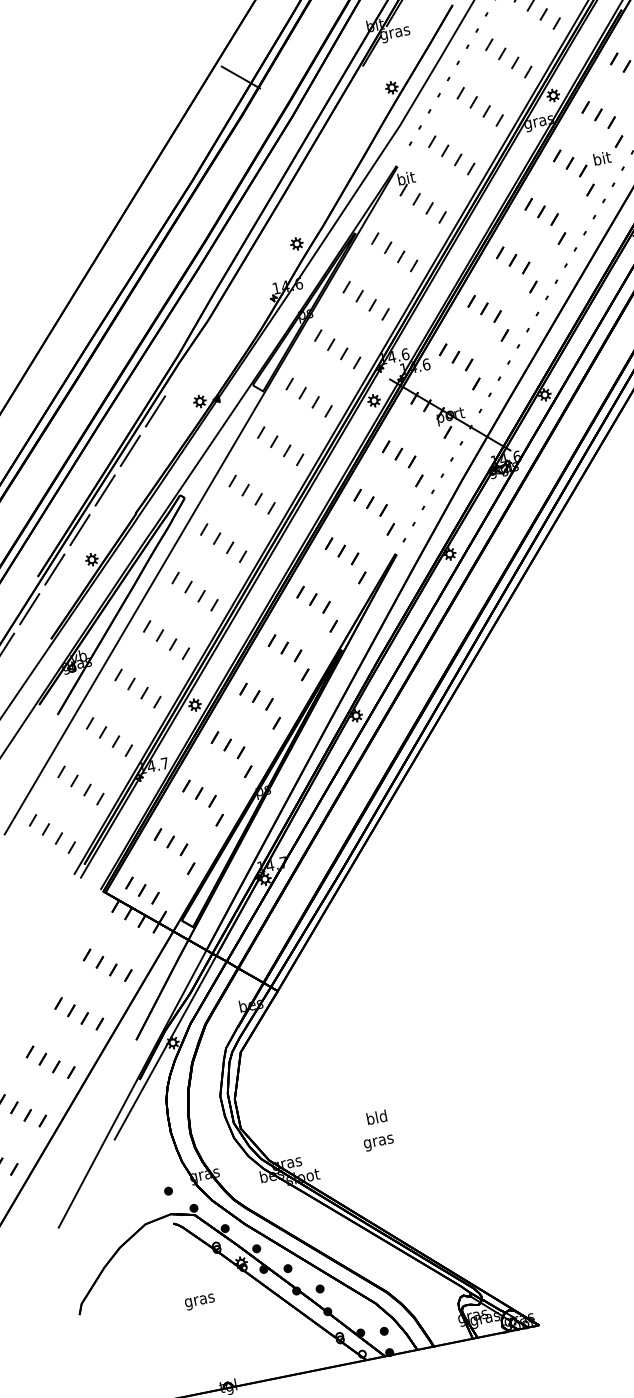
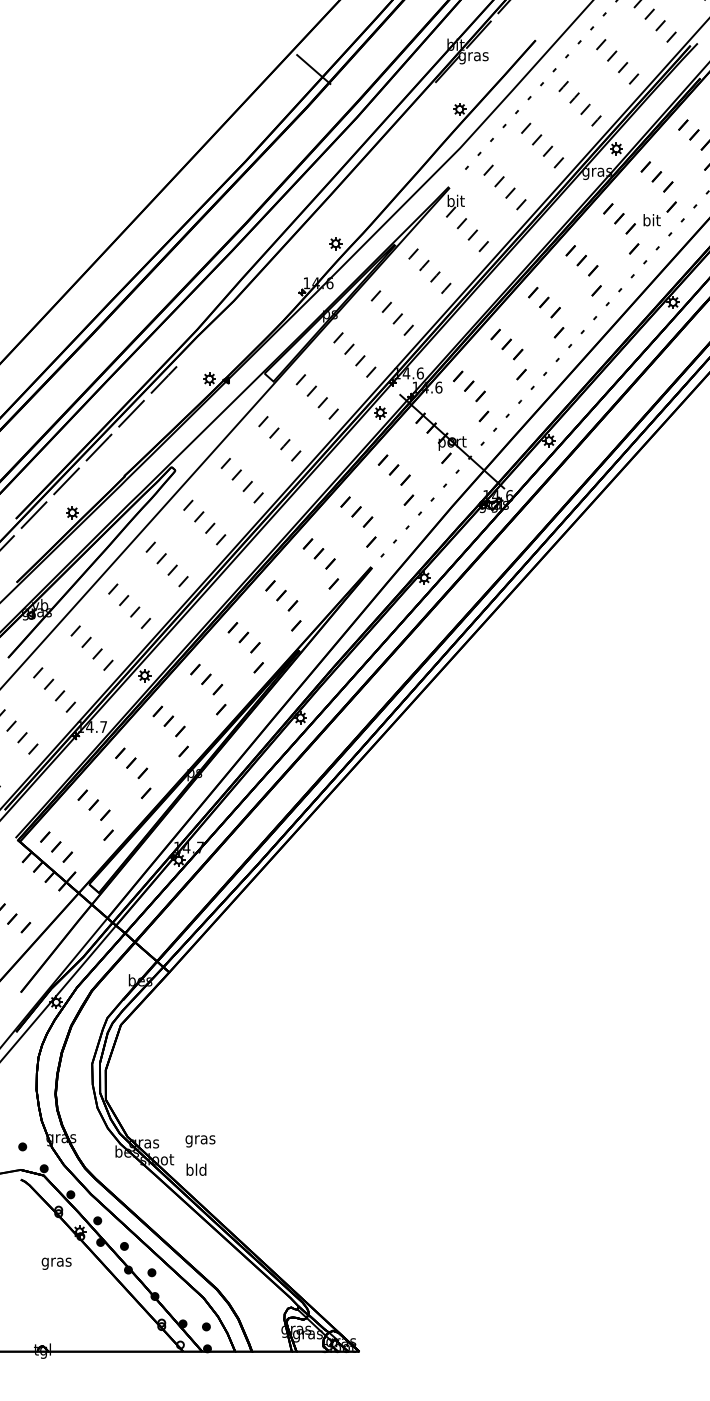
text: (376, 1117) -> (196, 1169), moved
text: (379, 1143) -> (200, 1141), moved
text: (199, 1301) -> (56, 1263), moved

